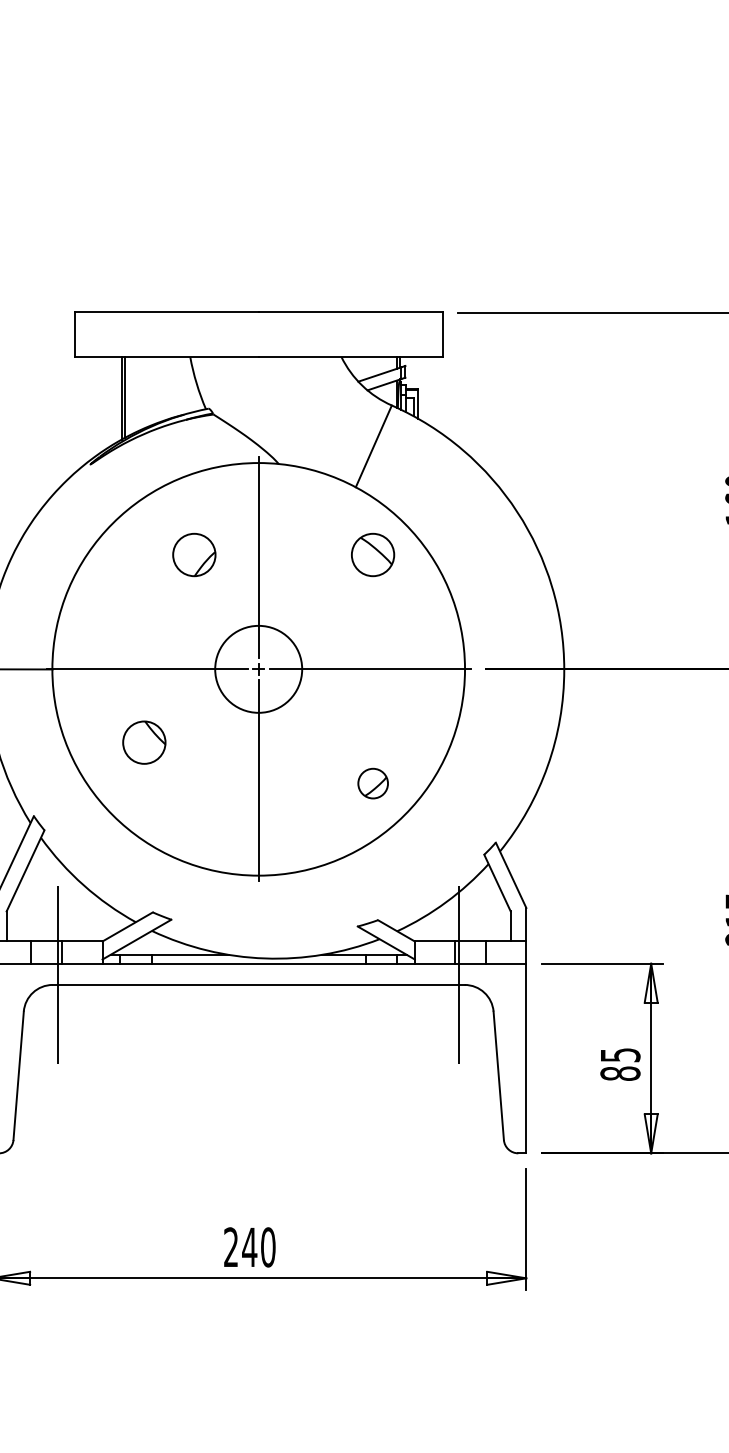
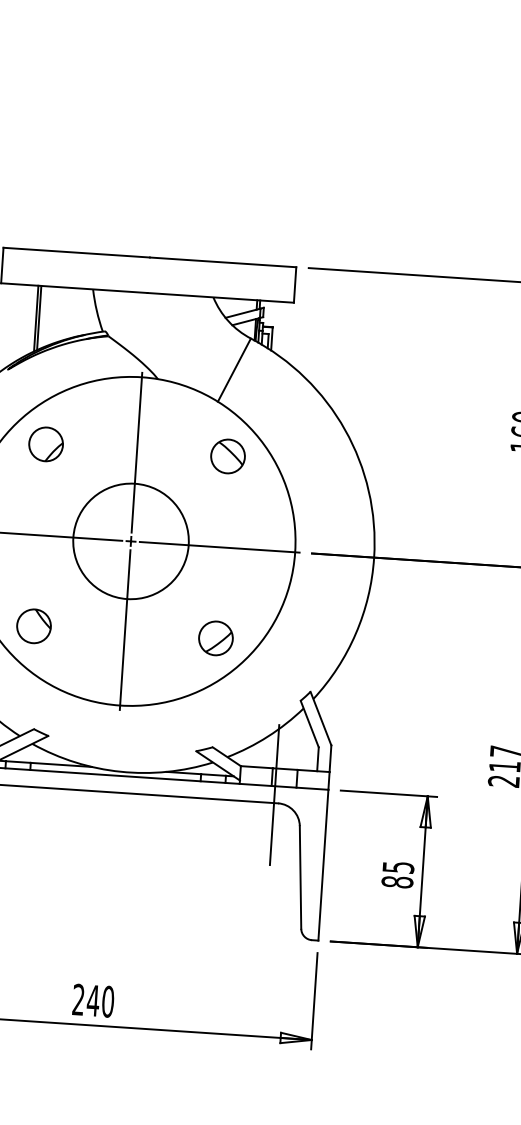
part: (194, 554) -> (46, 444), moved
circle: (258, 668) -> (130, 540), size x1.67
part: (144, 742) -> (34, 626), moved
part: (373, 783) -> (216, 638), size x1.43

